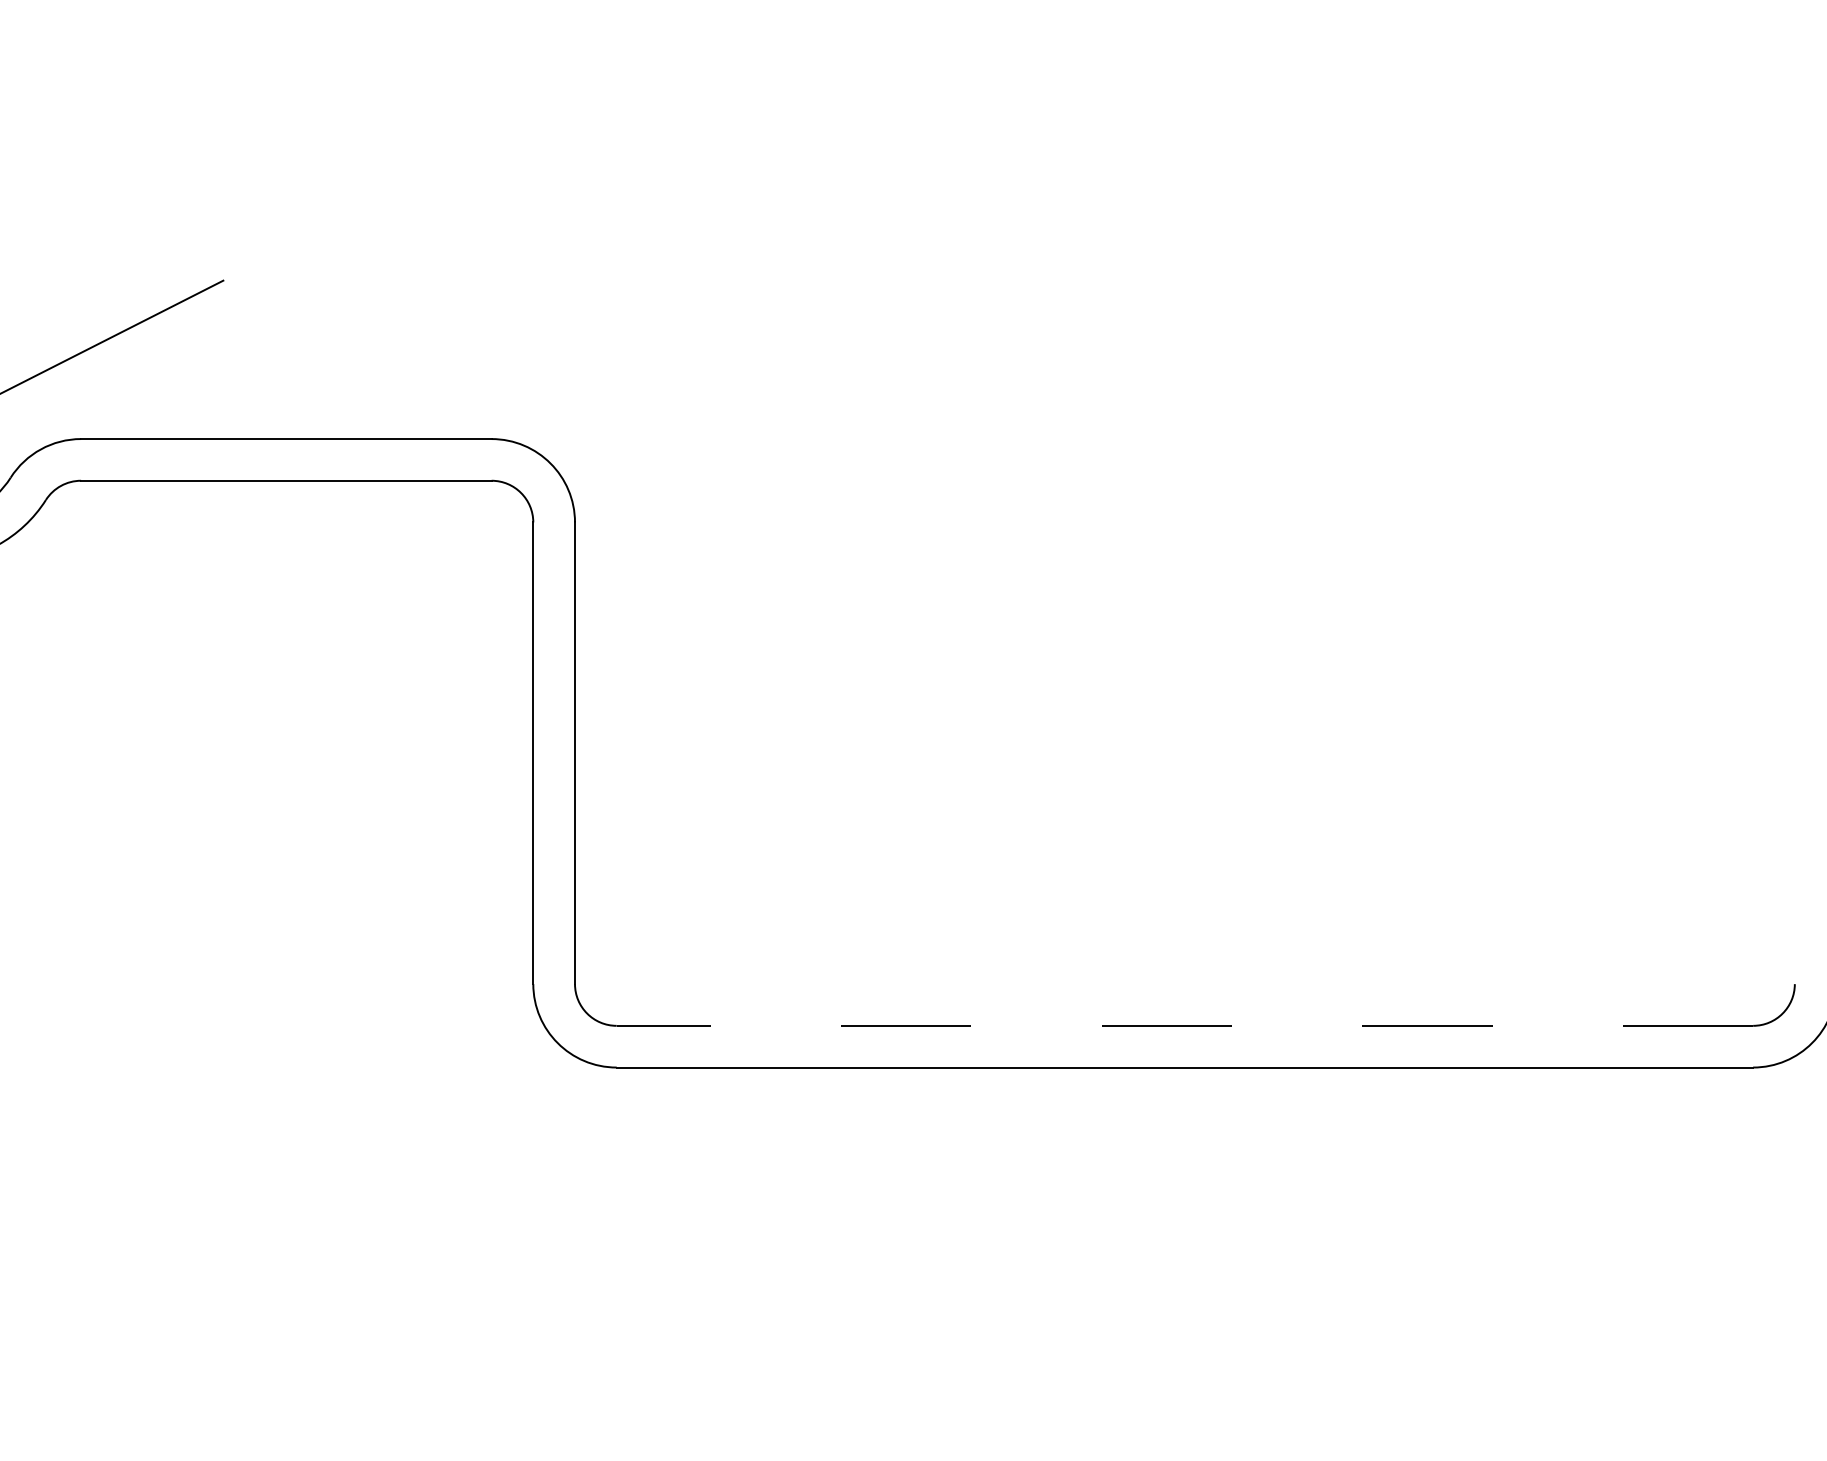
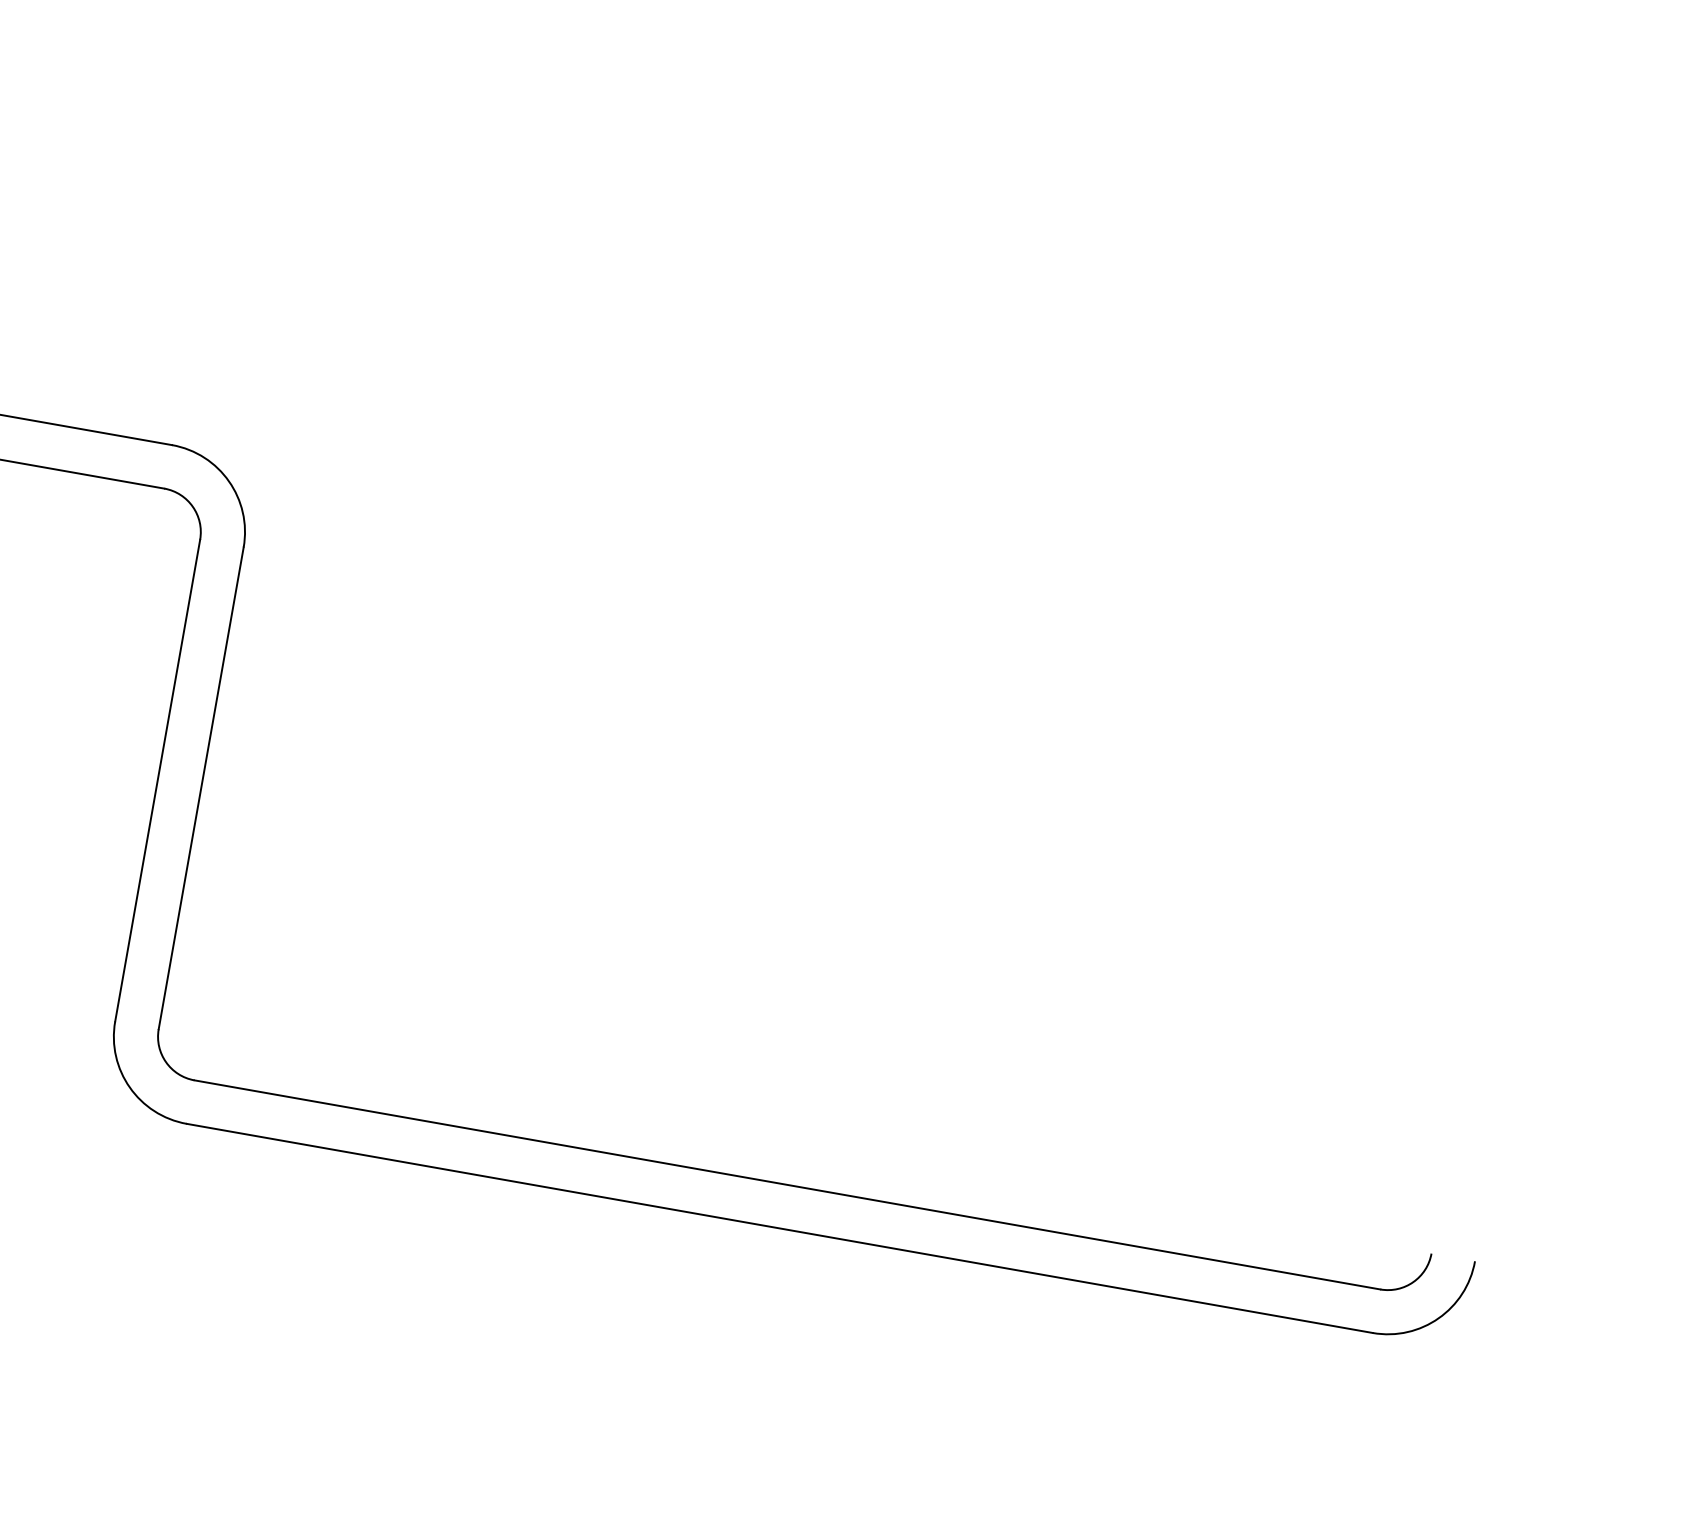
line: (1184, 1025) -> (787, 1184), dashed -> solid

